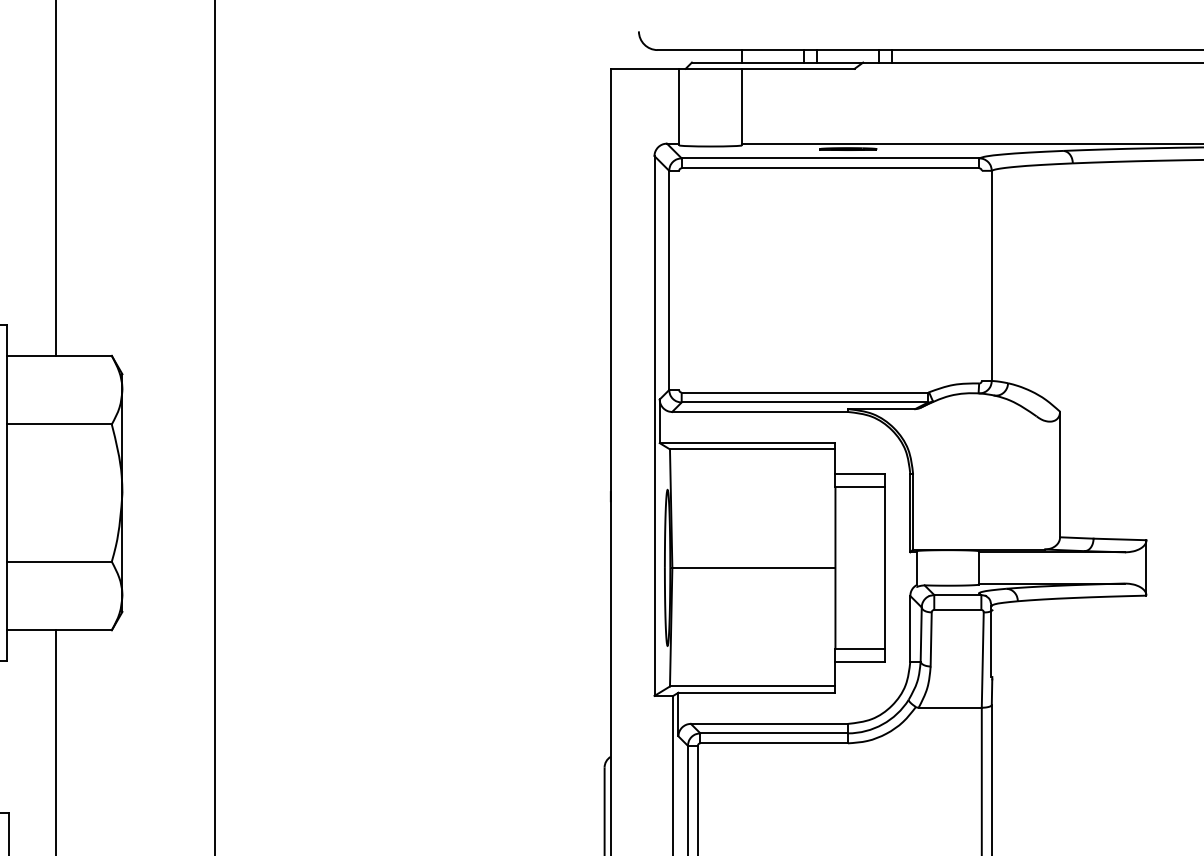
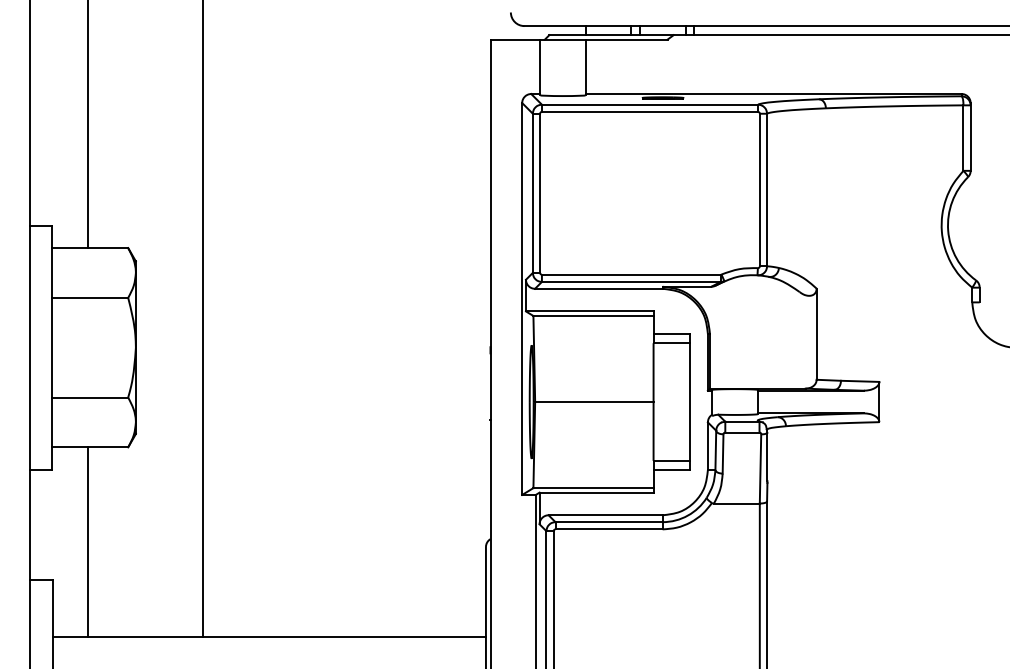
line: (981, 275) -> (759, 189), added
line: (679, 279) -> (540, 192), added

